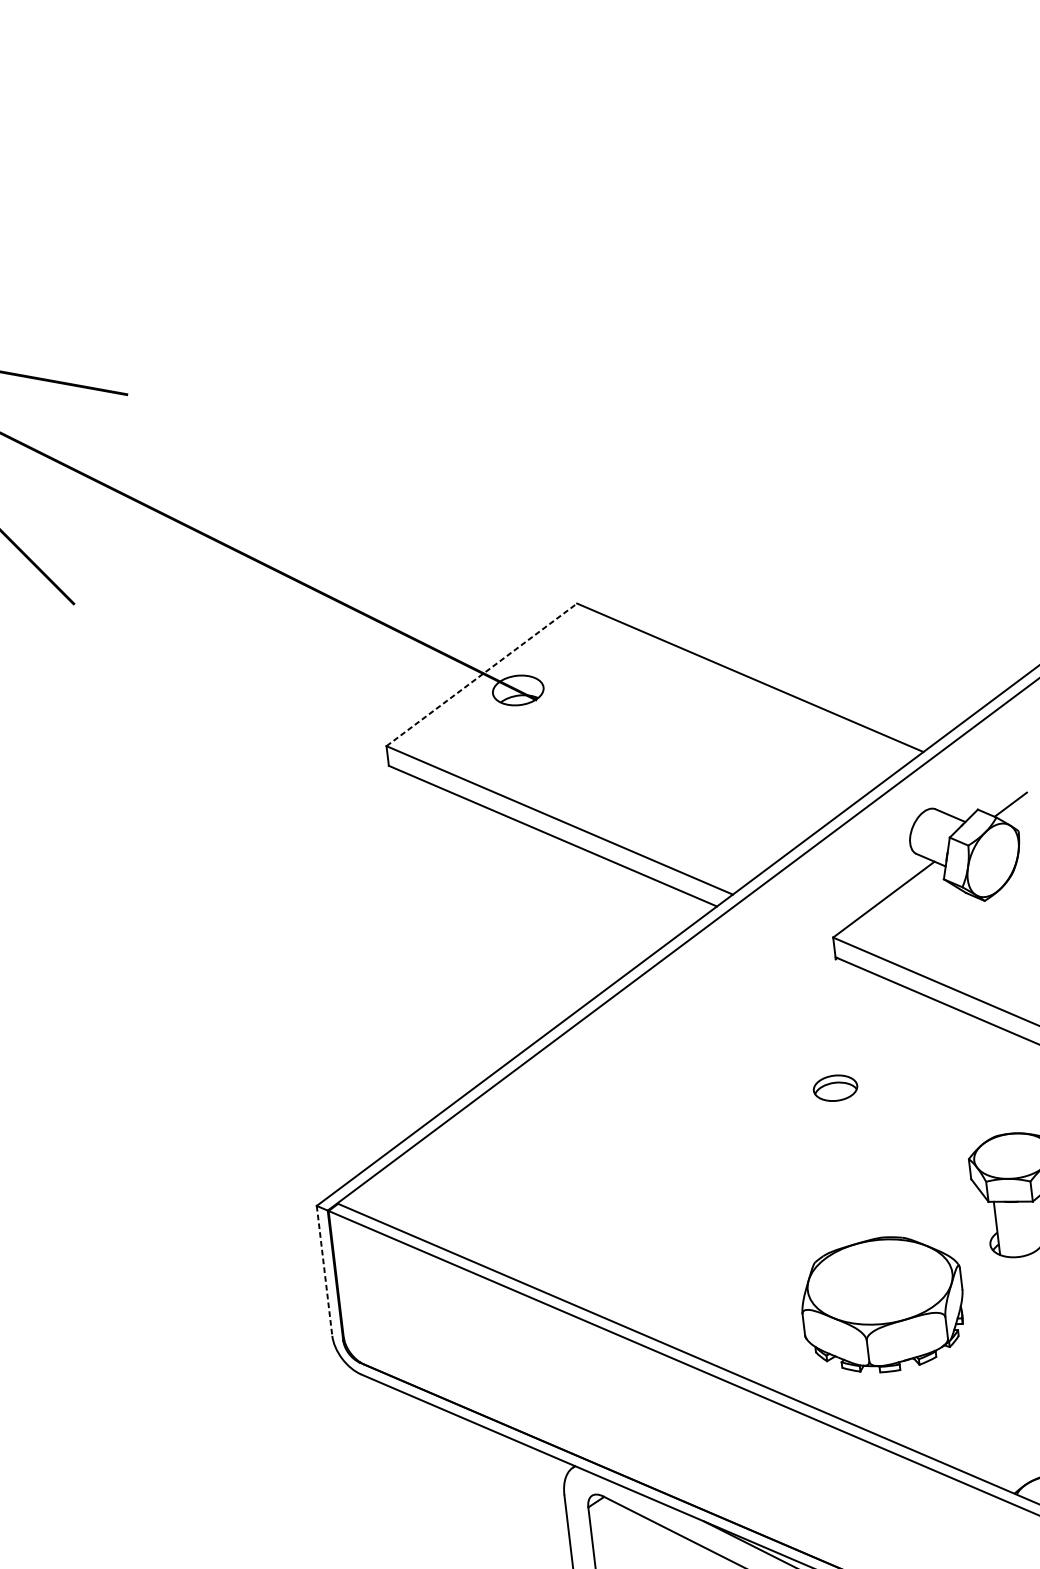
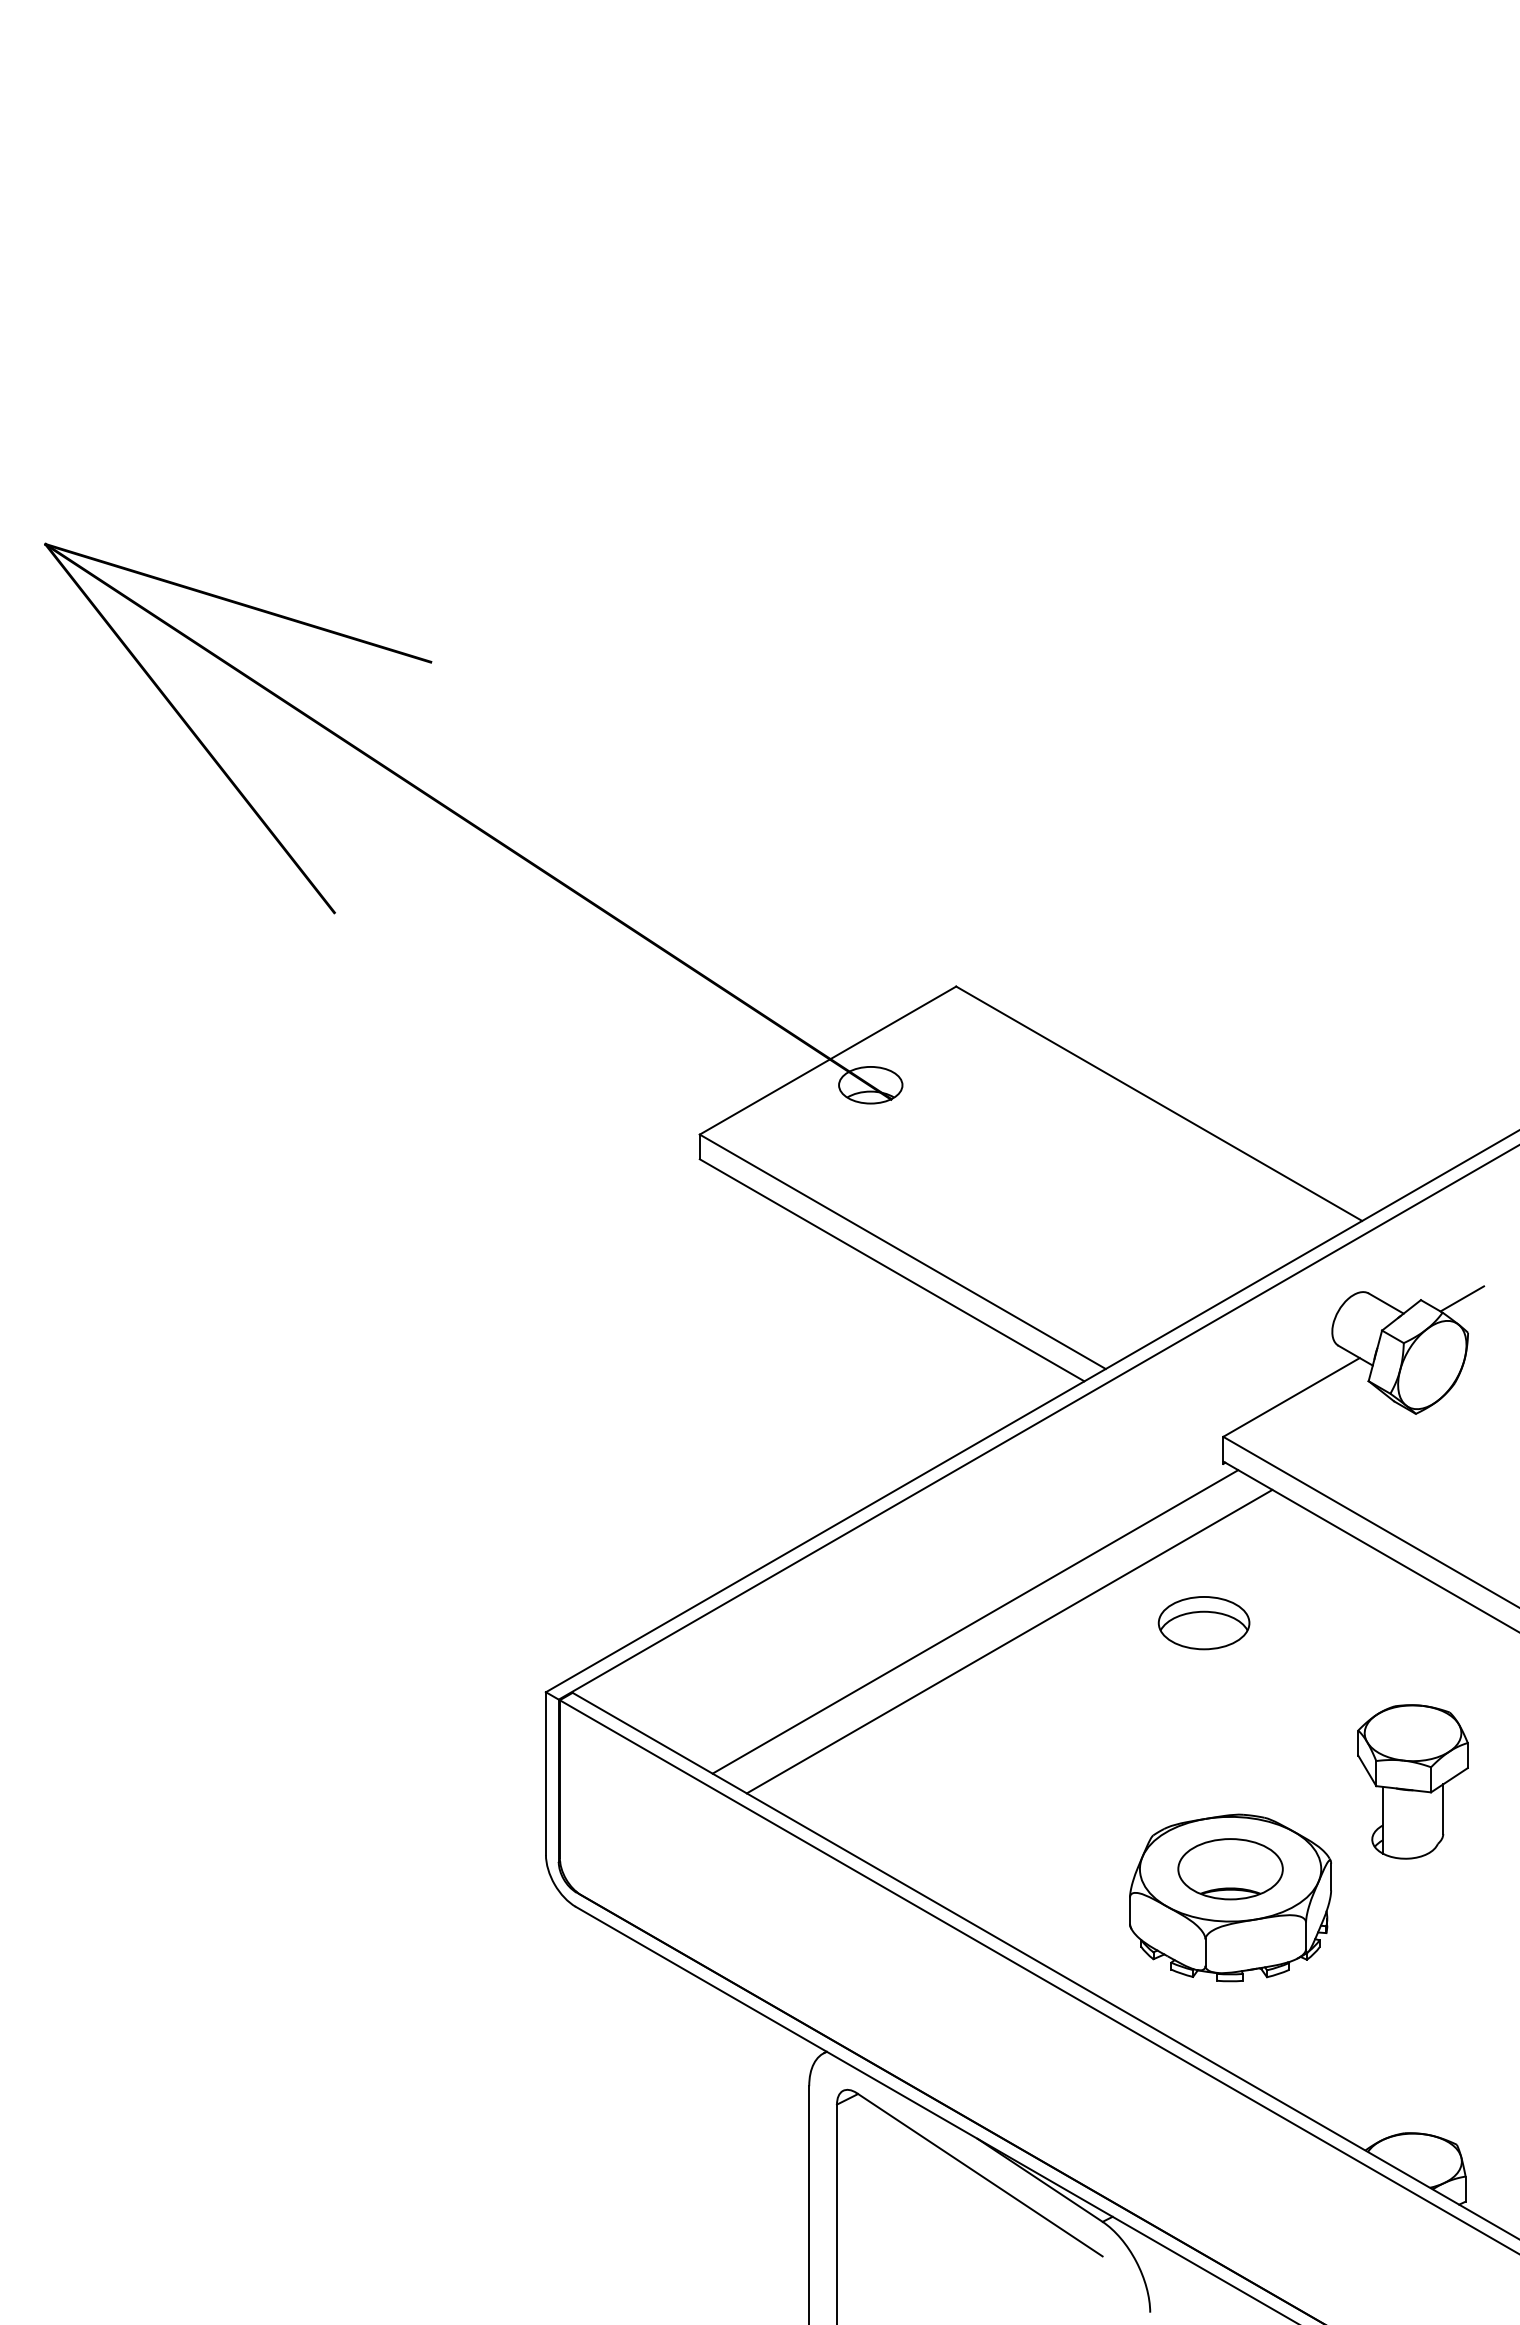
line: (482, 674) -> (828, 1060), dashed -> solid
part: (835, 1088) -> (1203, 1623), size x1.67
line: (652, 1108) -> (975, 1621), added
line: (681, 1121) -> (1009, 1641), added
line: (324, 1271) -> (545, 1774), dashed -> solid
part: (880, 1282) -> (1230, 1869), added

